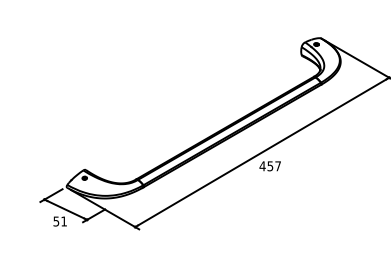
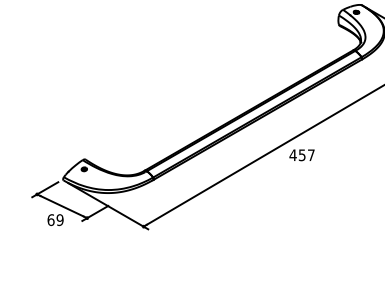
text: (60, 221) -> (55, 220), 51 -> 69

